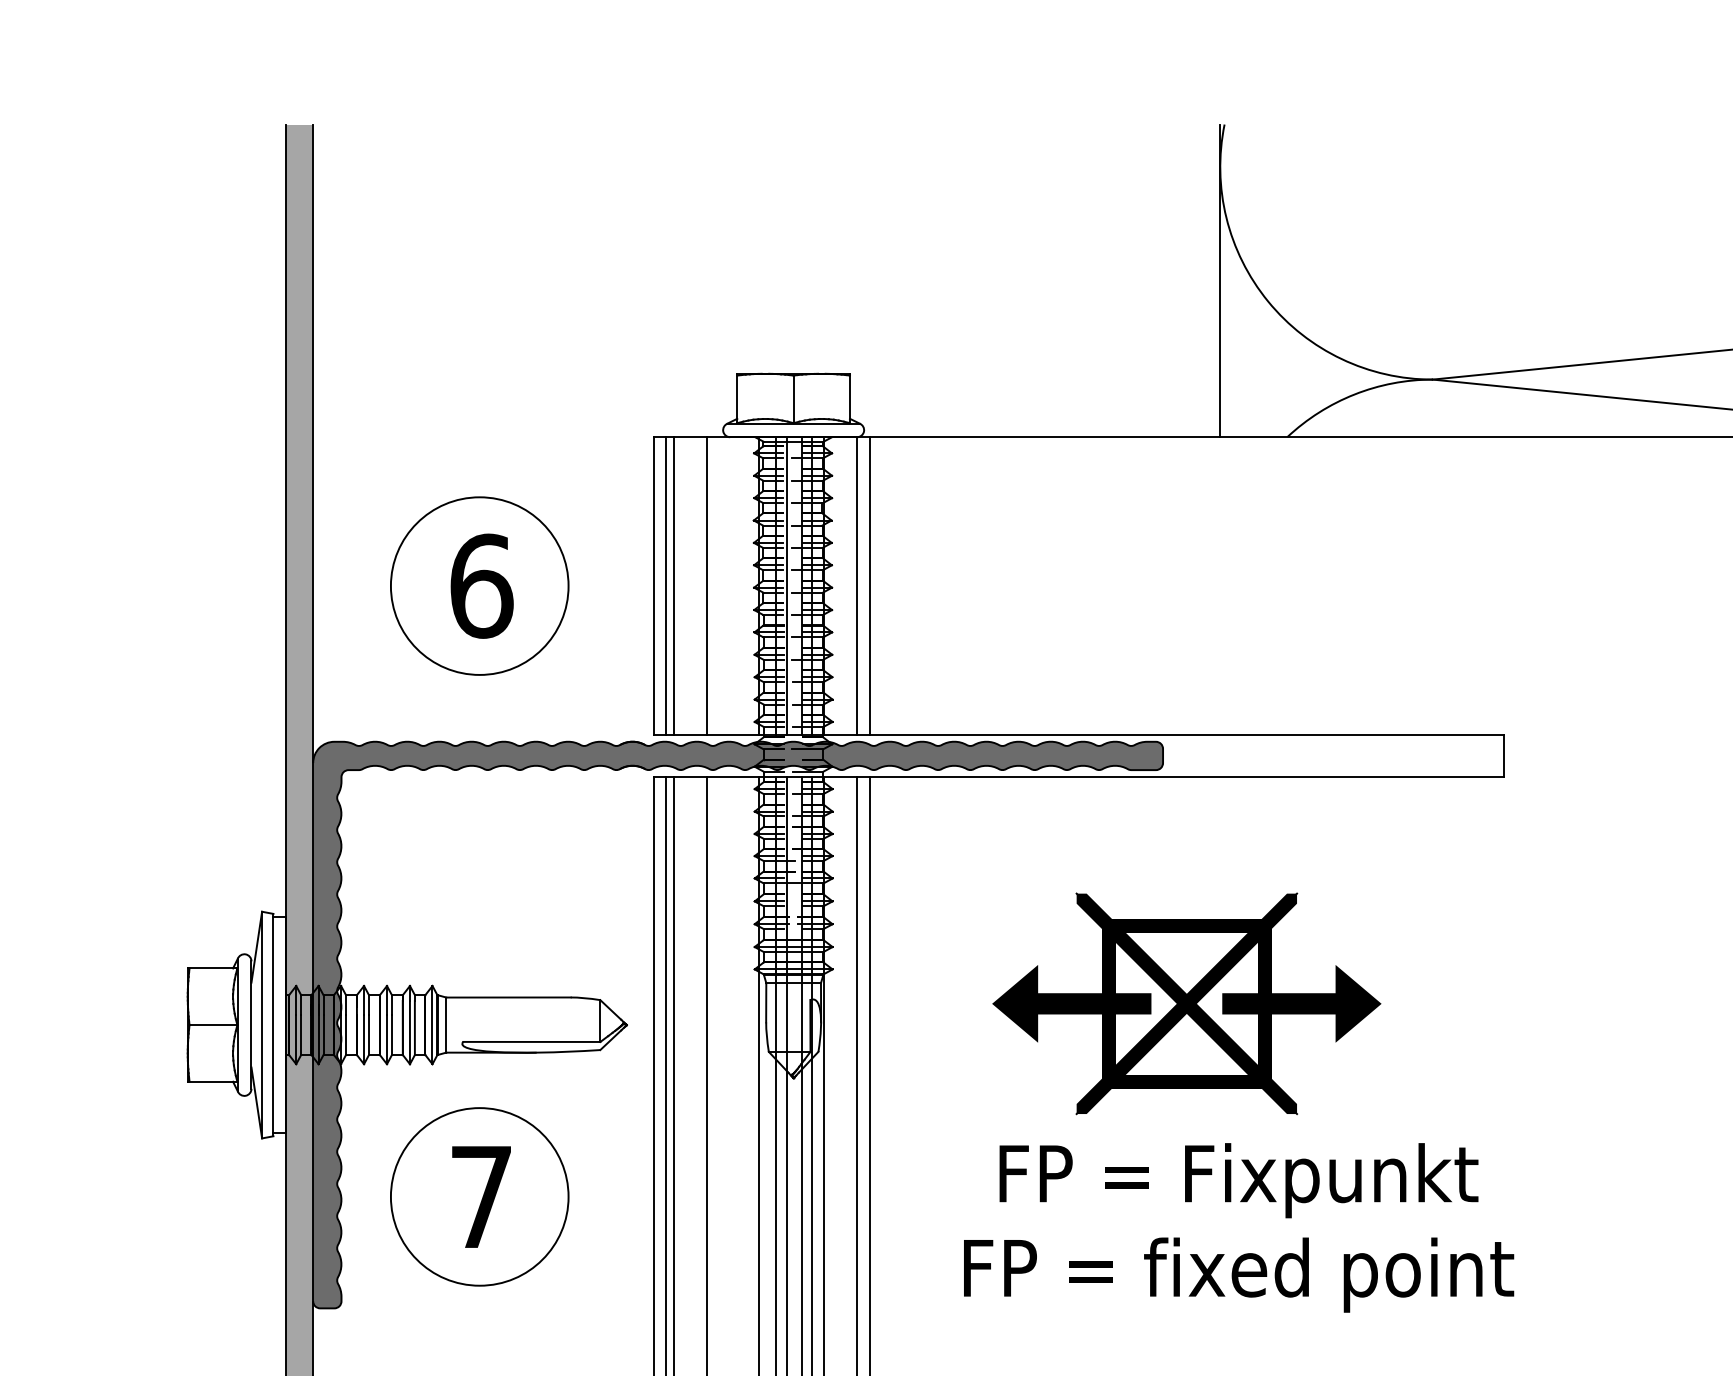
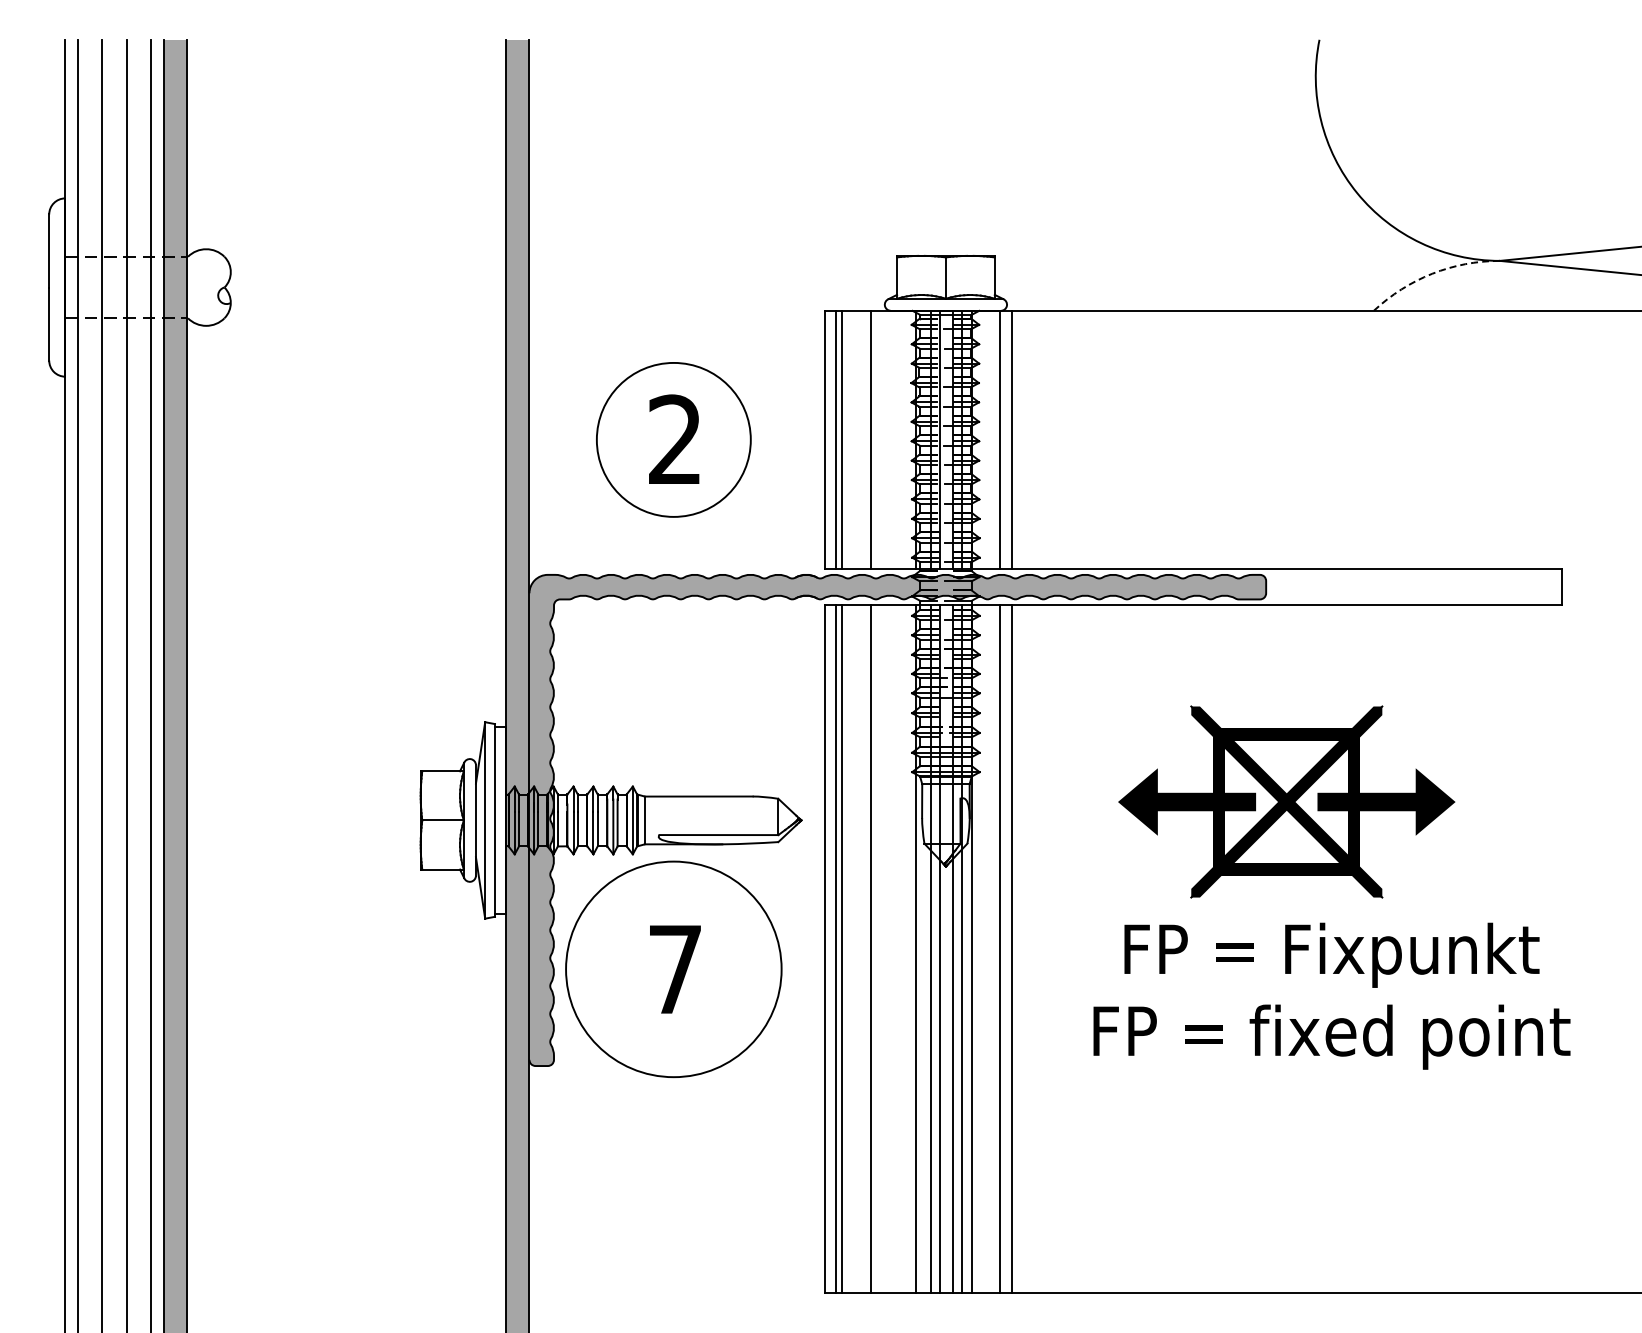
line: (1219, 279) -> (1315, 174), removed
arc: (1354, 394) -> (1432, 273), solid -> dashed
text: (481, 585) -> (675, 439), 6 -> 2
fill: (737, 1025) -> (897, 820), removed
circle: (479, 1197) -> (673, 969), size x1.4

